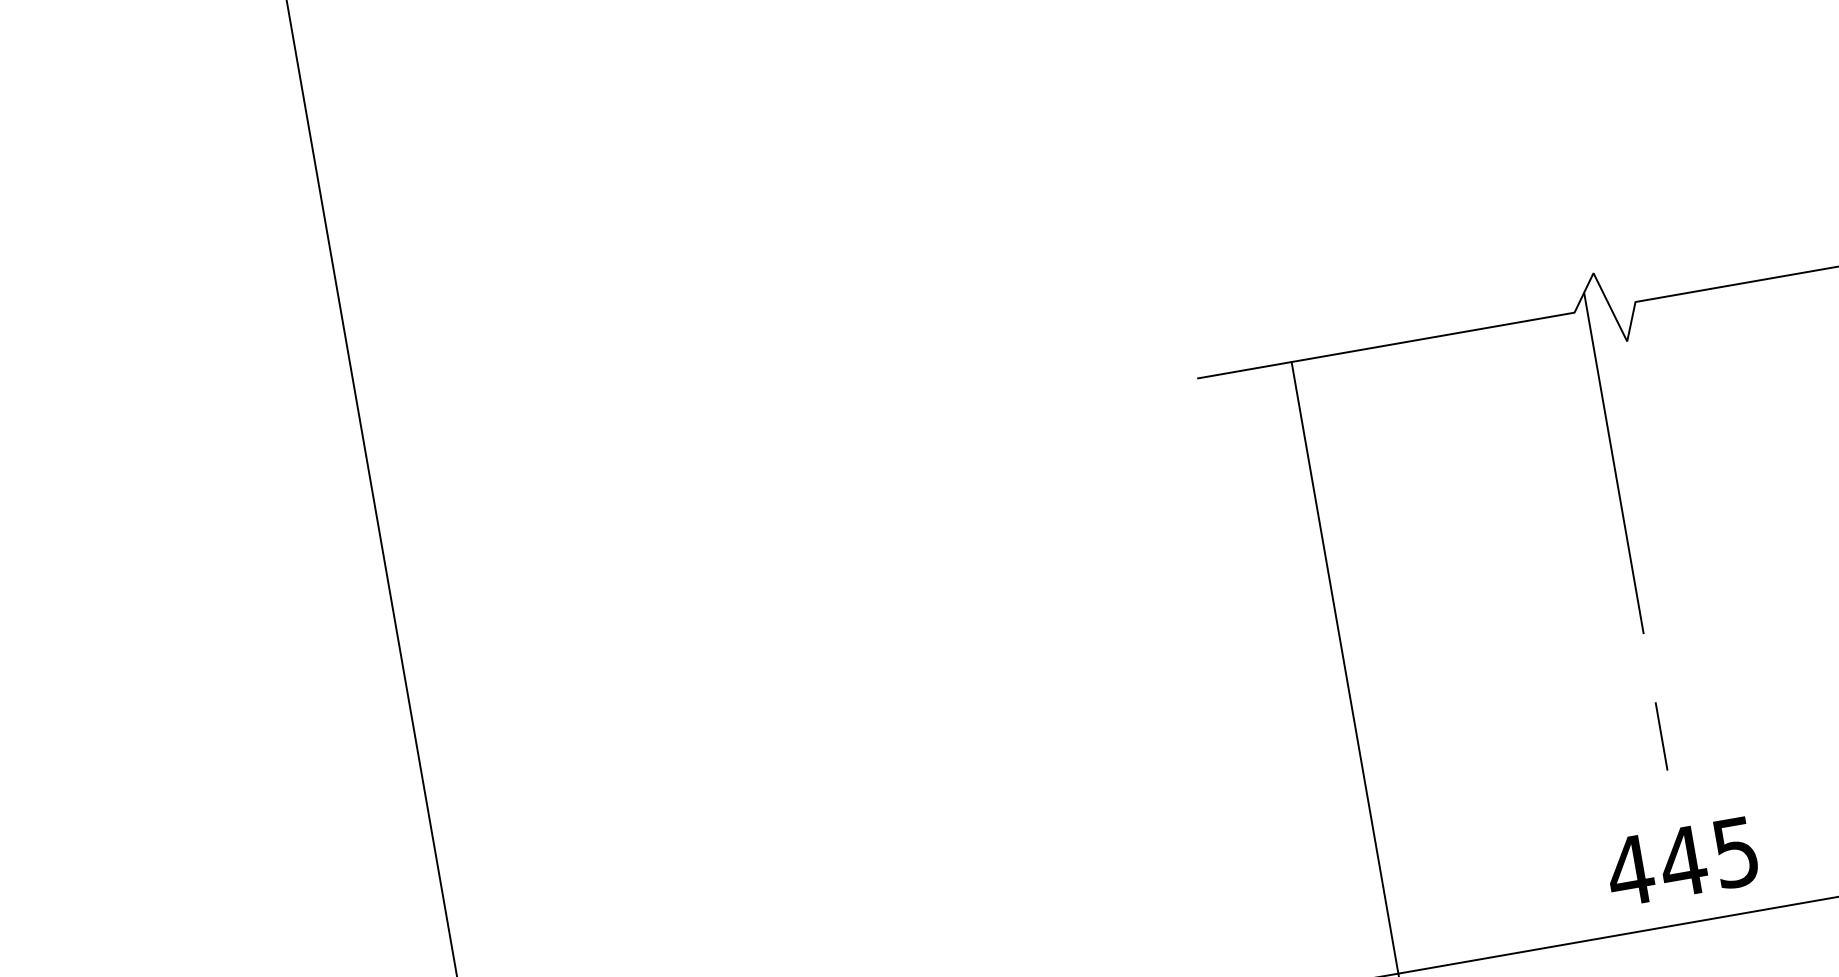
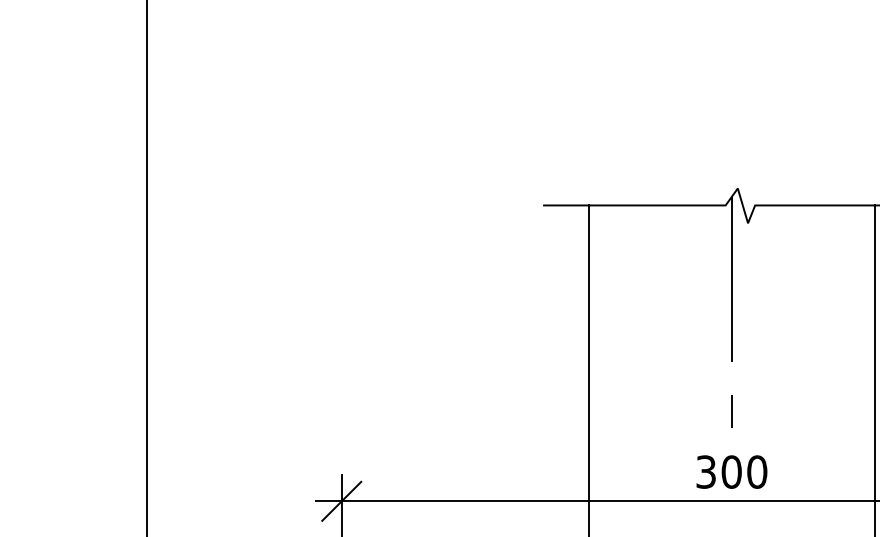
text: (1682, 860) -> (731, 471), 445 -> 300

